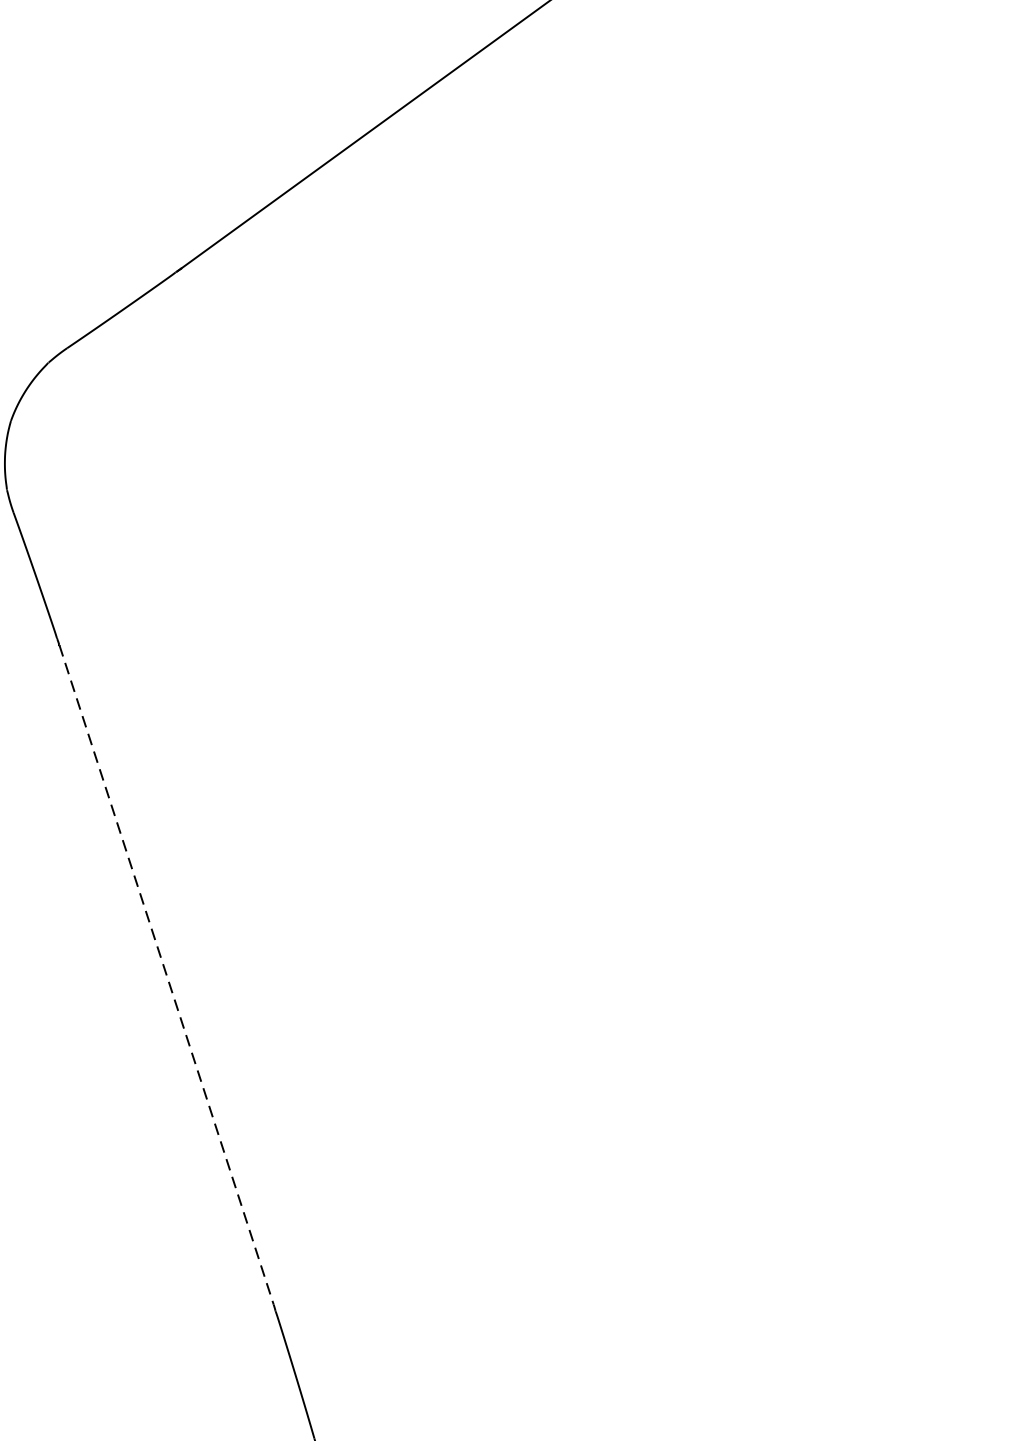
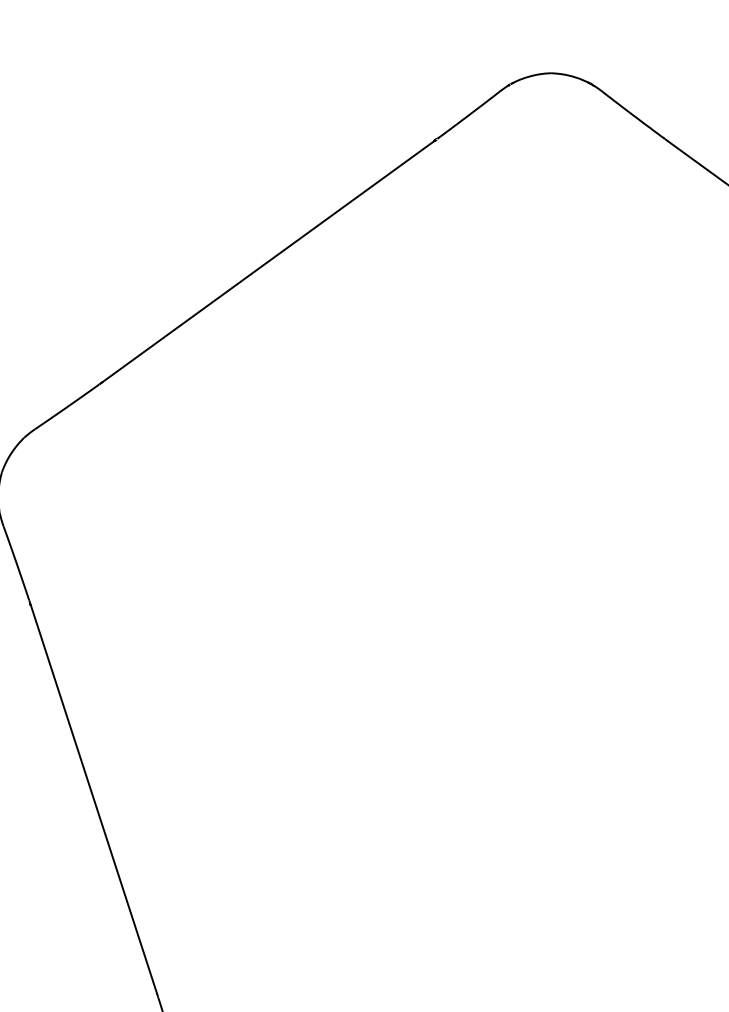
line: (165, 975) -> (93, 799), dashed -> solid

